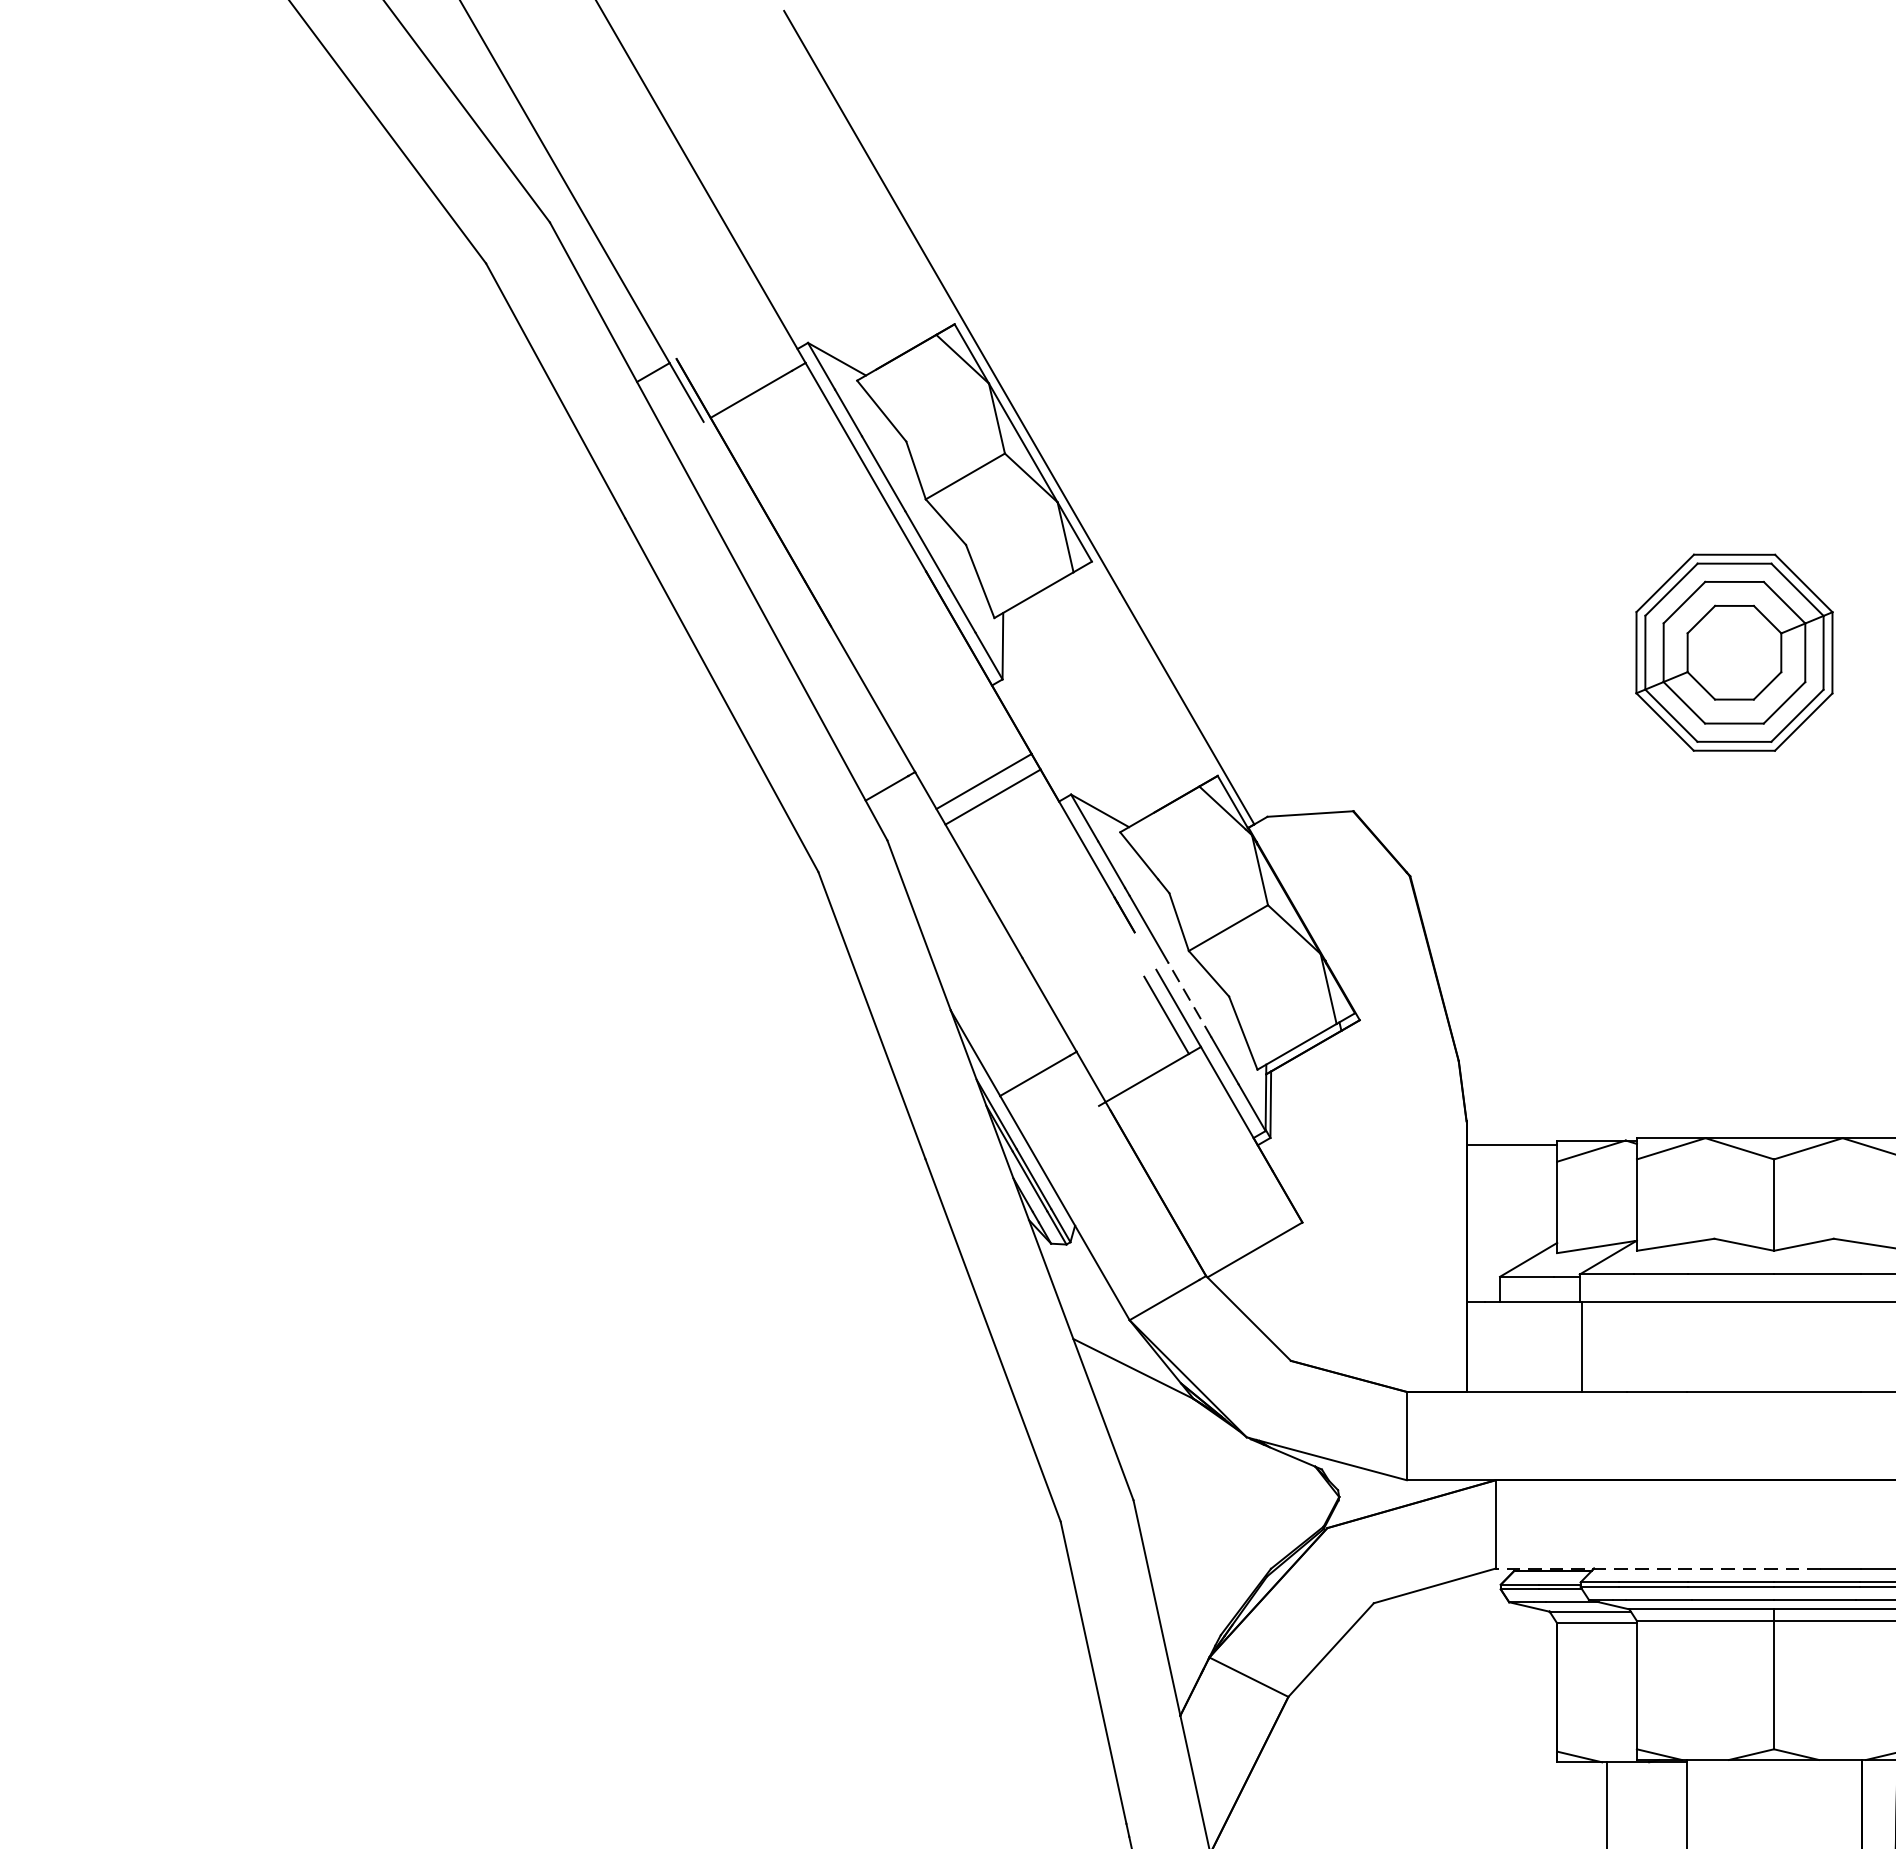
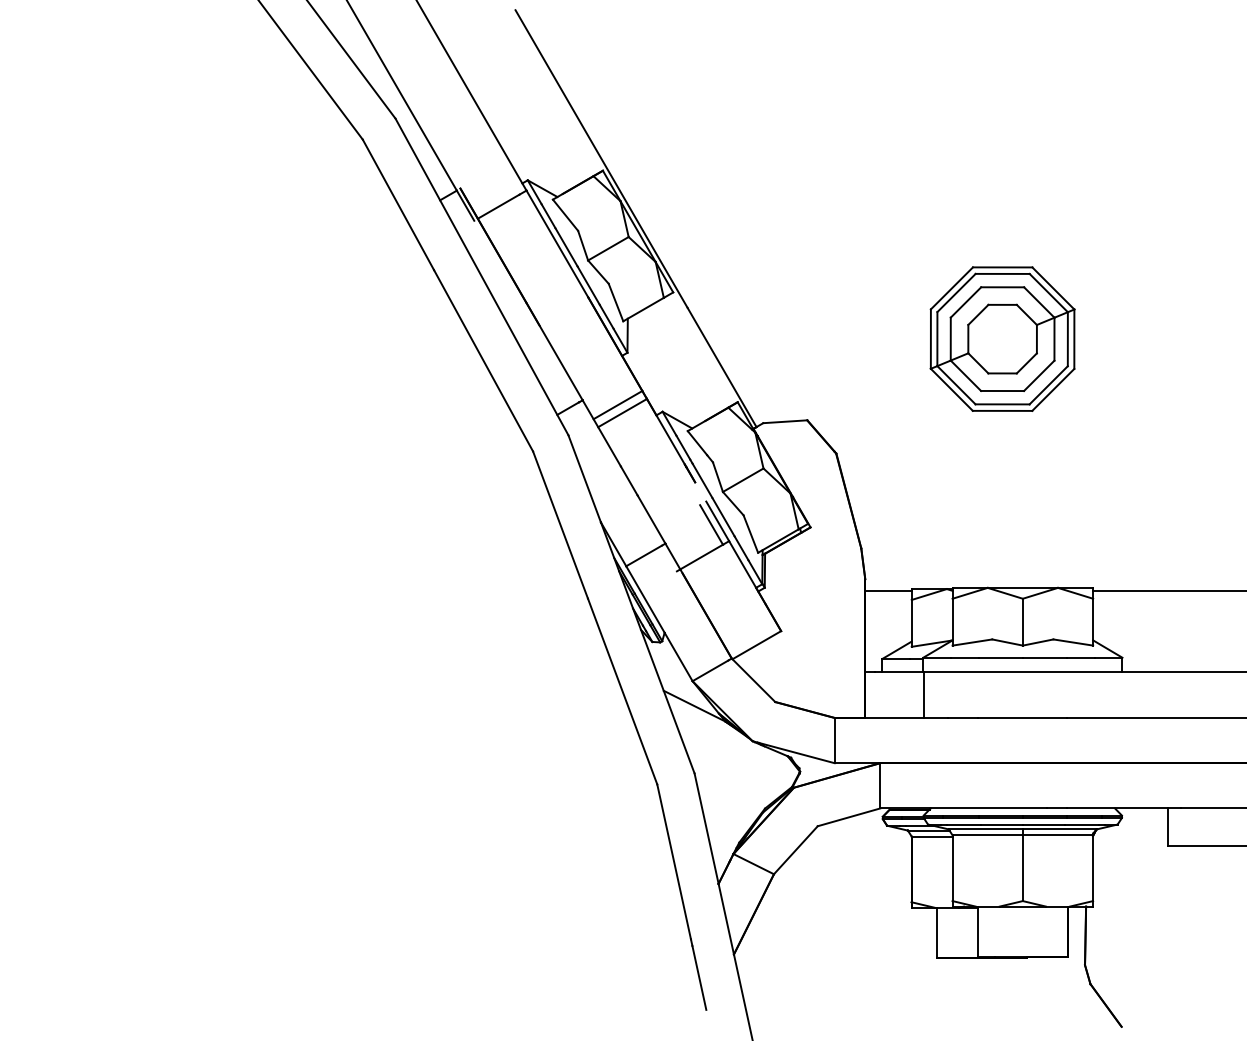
part: (1734, 651) -> (1002, 338), size x1.43
line: (1189, 998) -> (723, 516), dashed -> solid
line: (1658, 1568) -> (963, 808), dashed -> solid

